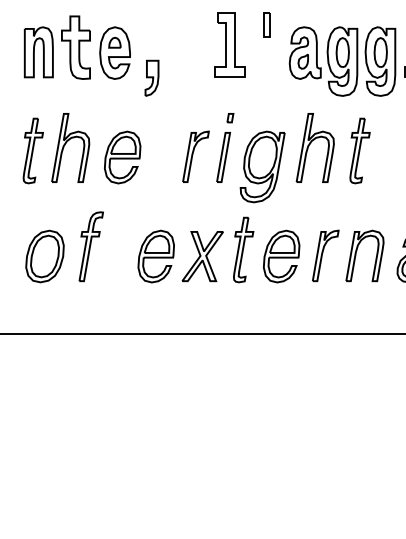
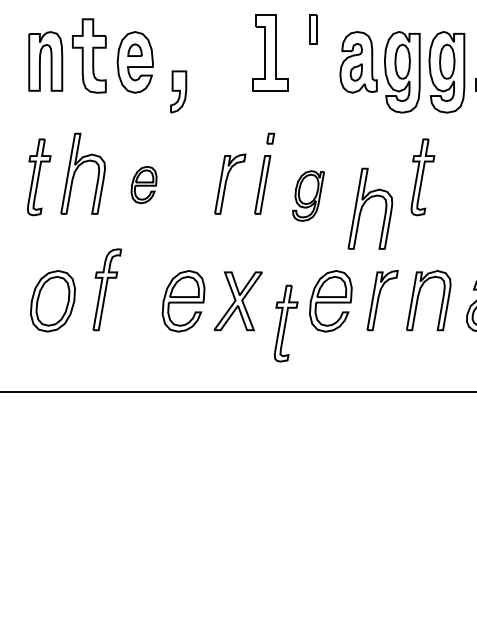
part: (310, 145) -> (364, 205), moved
part: (122, 157) -> (143, 184), size x0.6
part: (262, 166) -> (308, 195), size x0.6
part: (243, 249) -> (285, 323), moved

